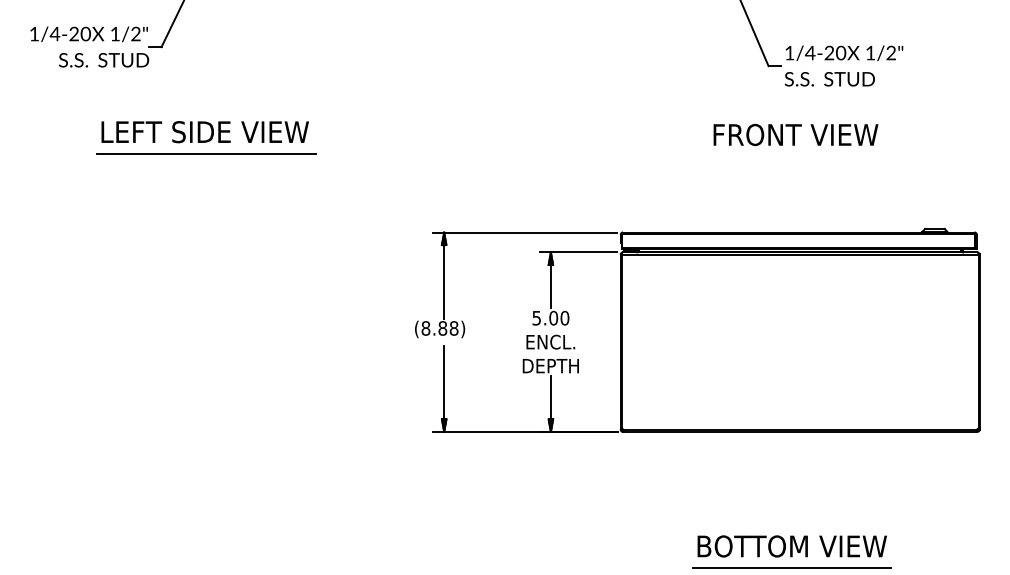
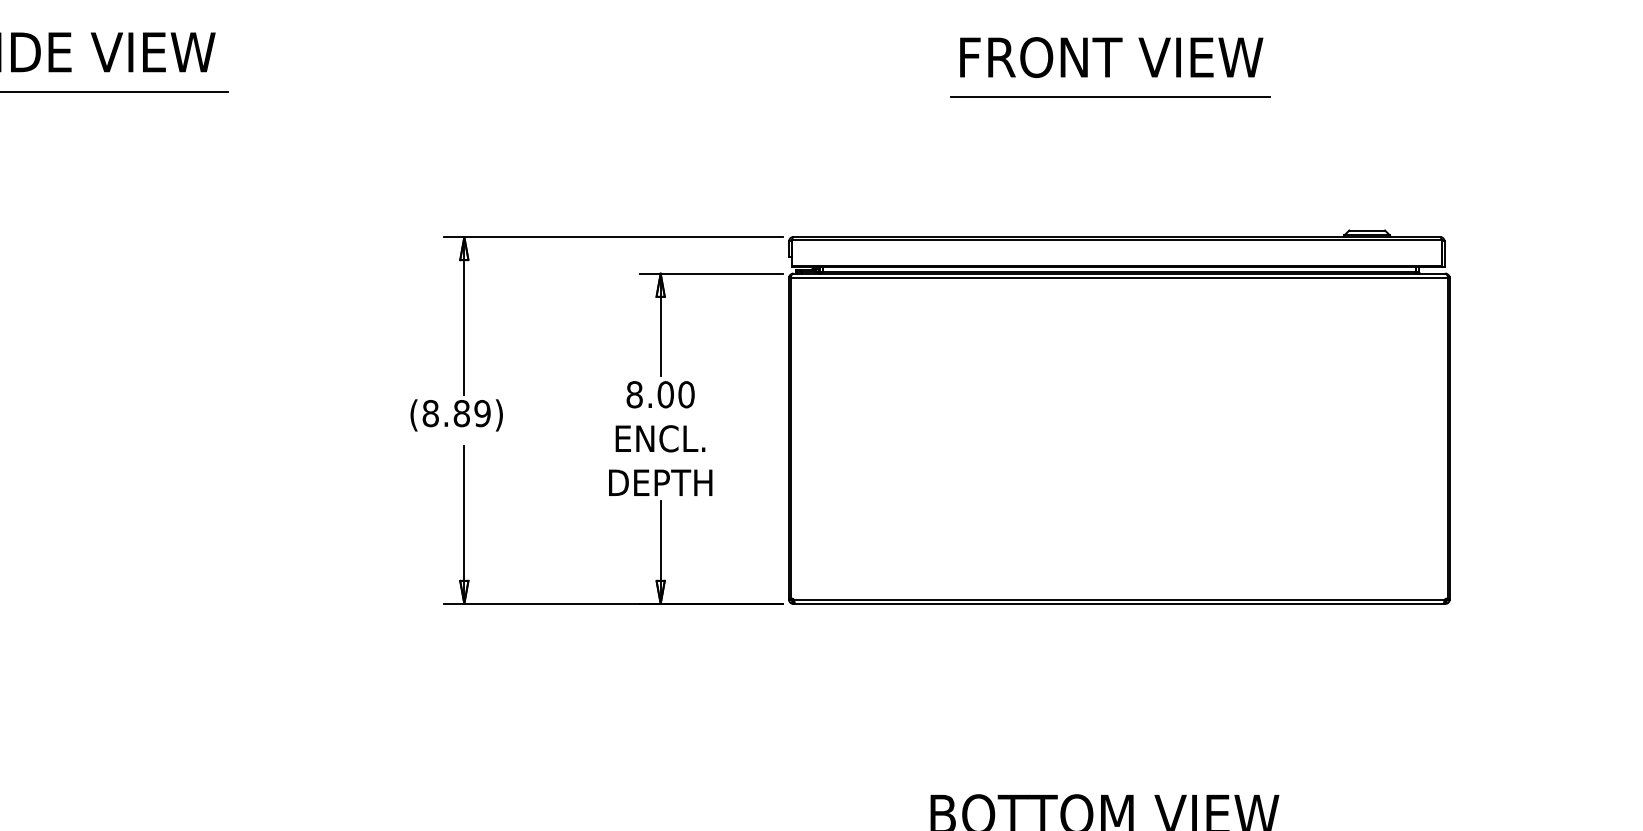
line: (795, 156) -> (1110, 97), added
text: (536, 317) -> (634, 393), 5.00 -> 8.00
text: (453, 328) -> (481, 413), (8.88) -> (8.89)

